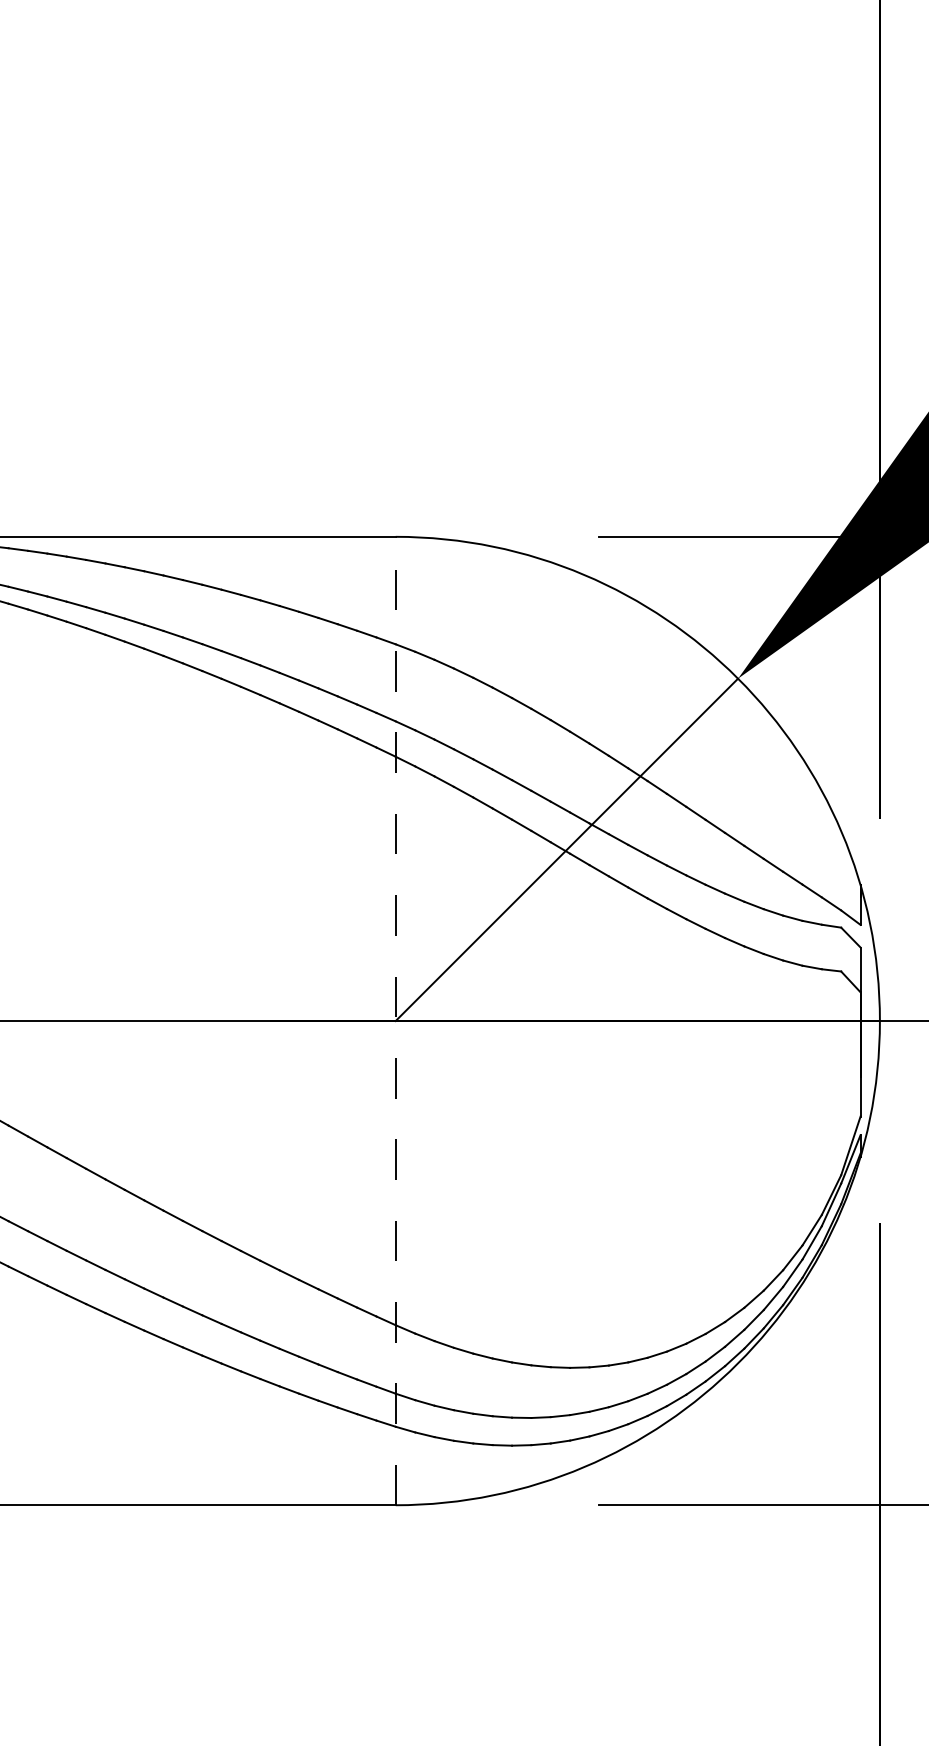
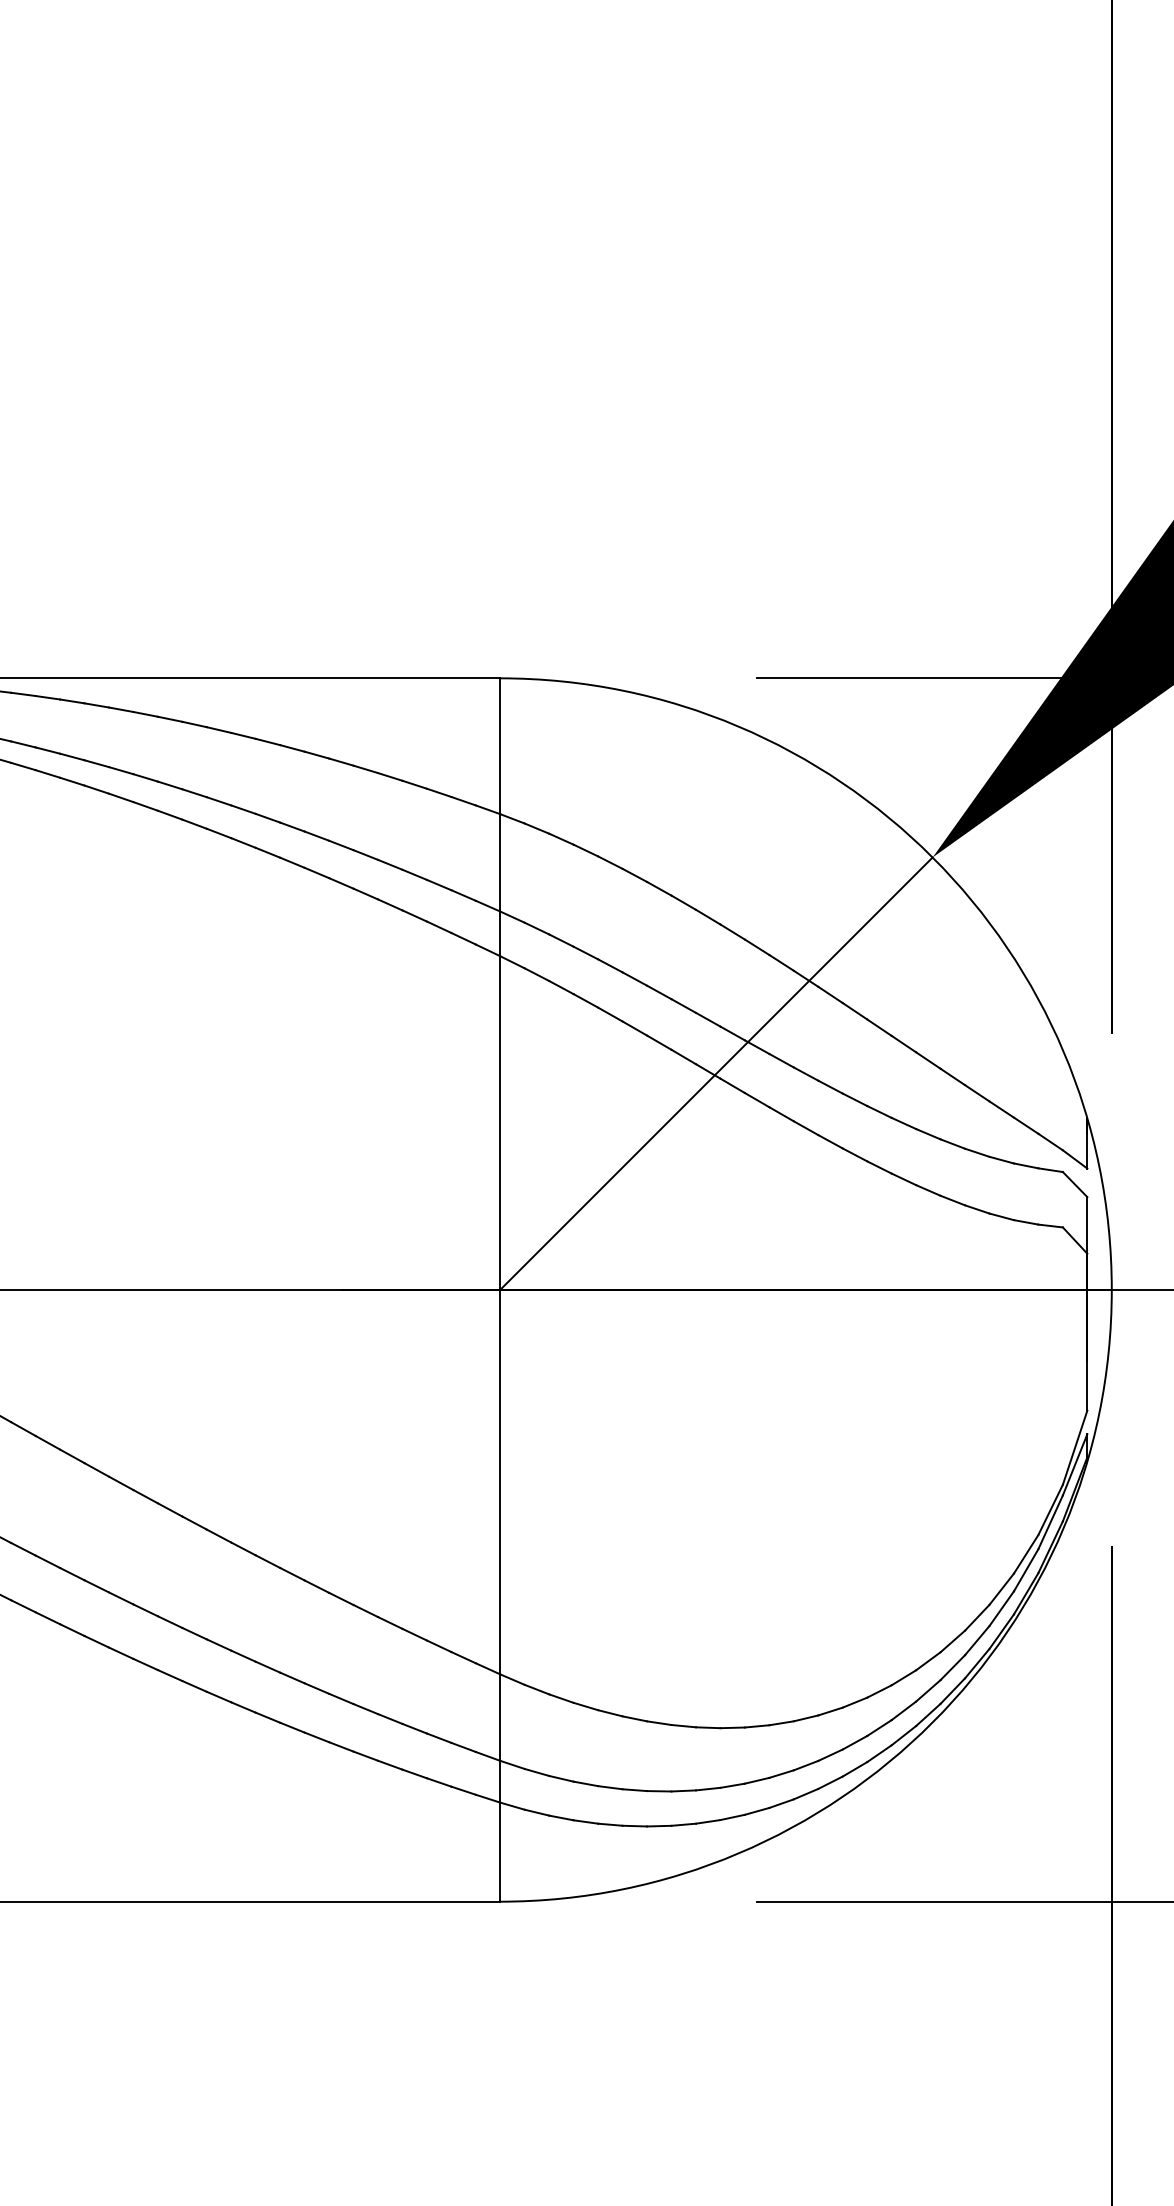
line: (395, 1020) -> (499, 1289), dashed -> solid

